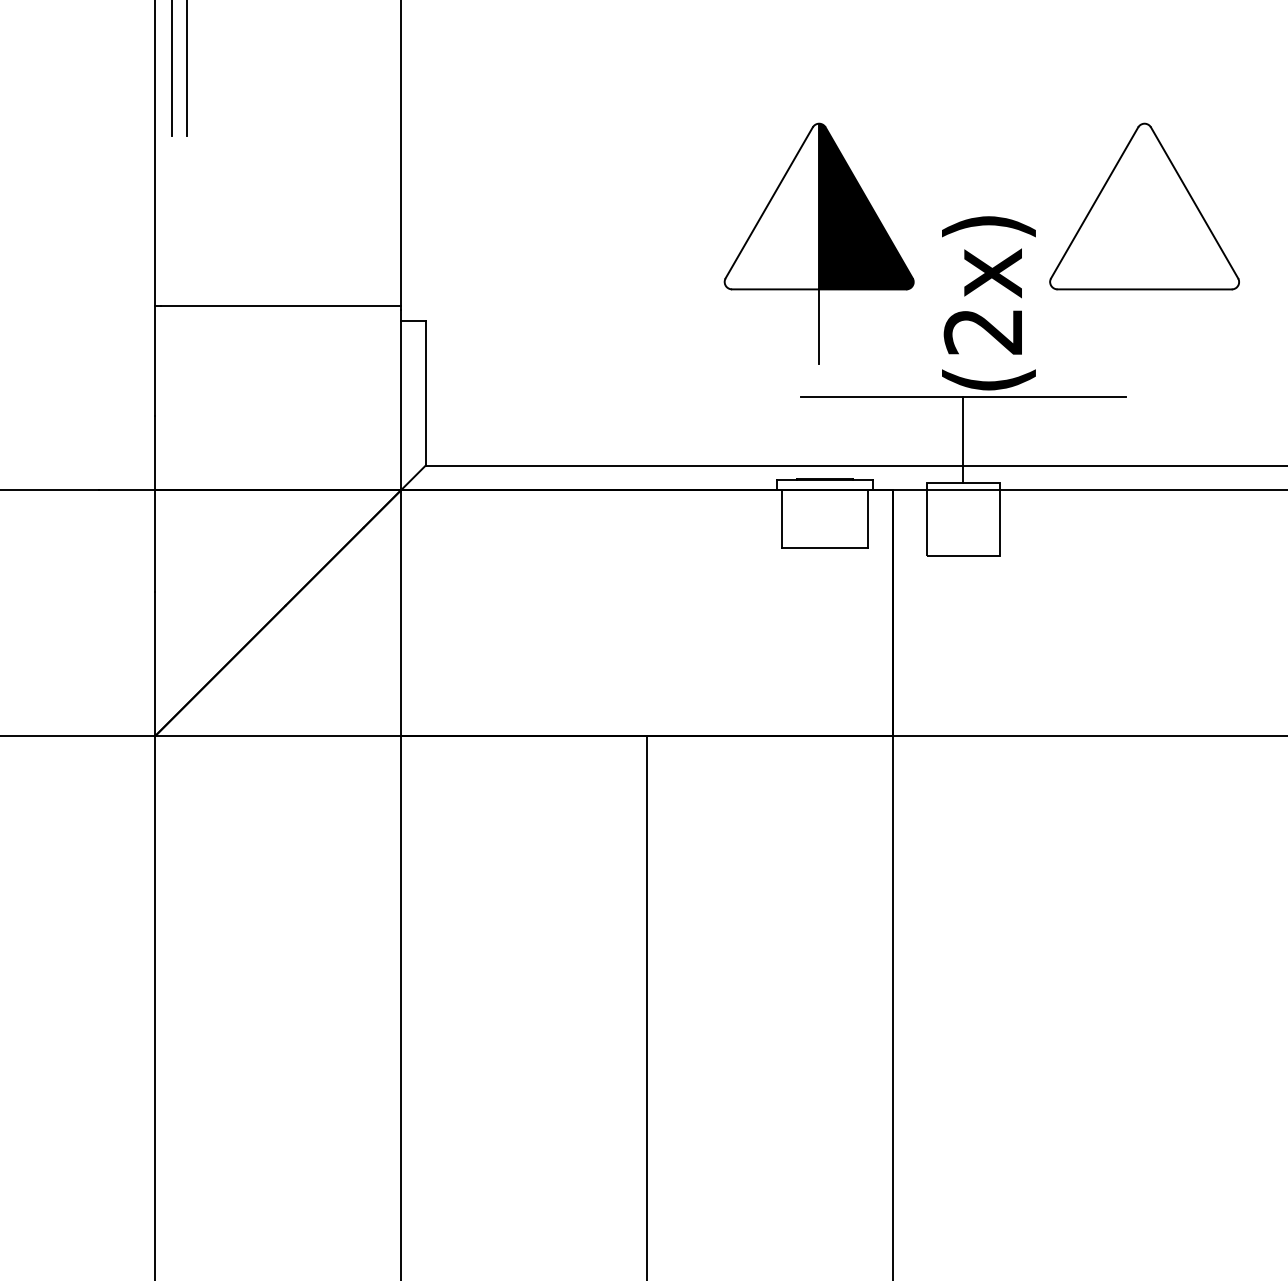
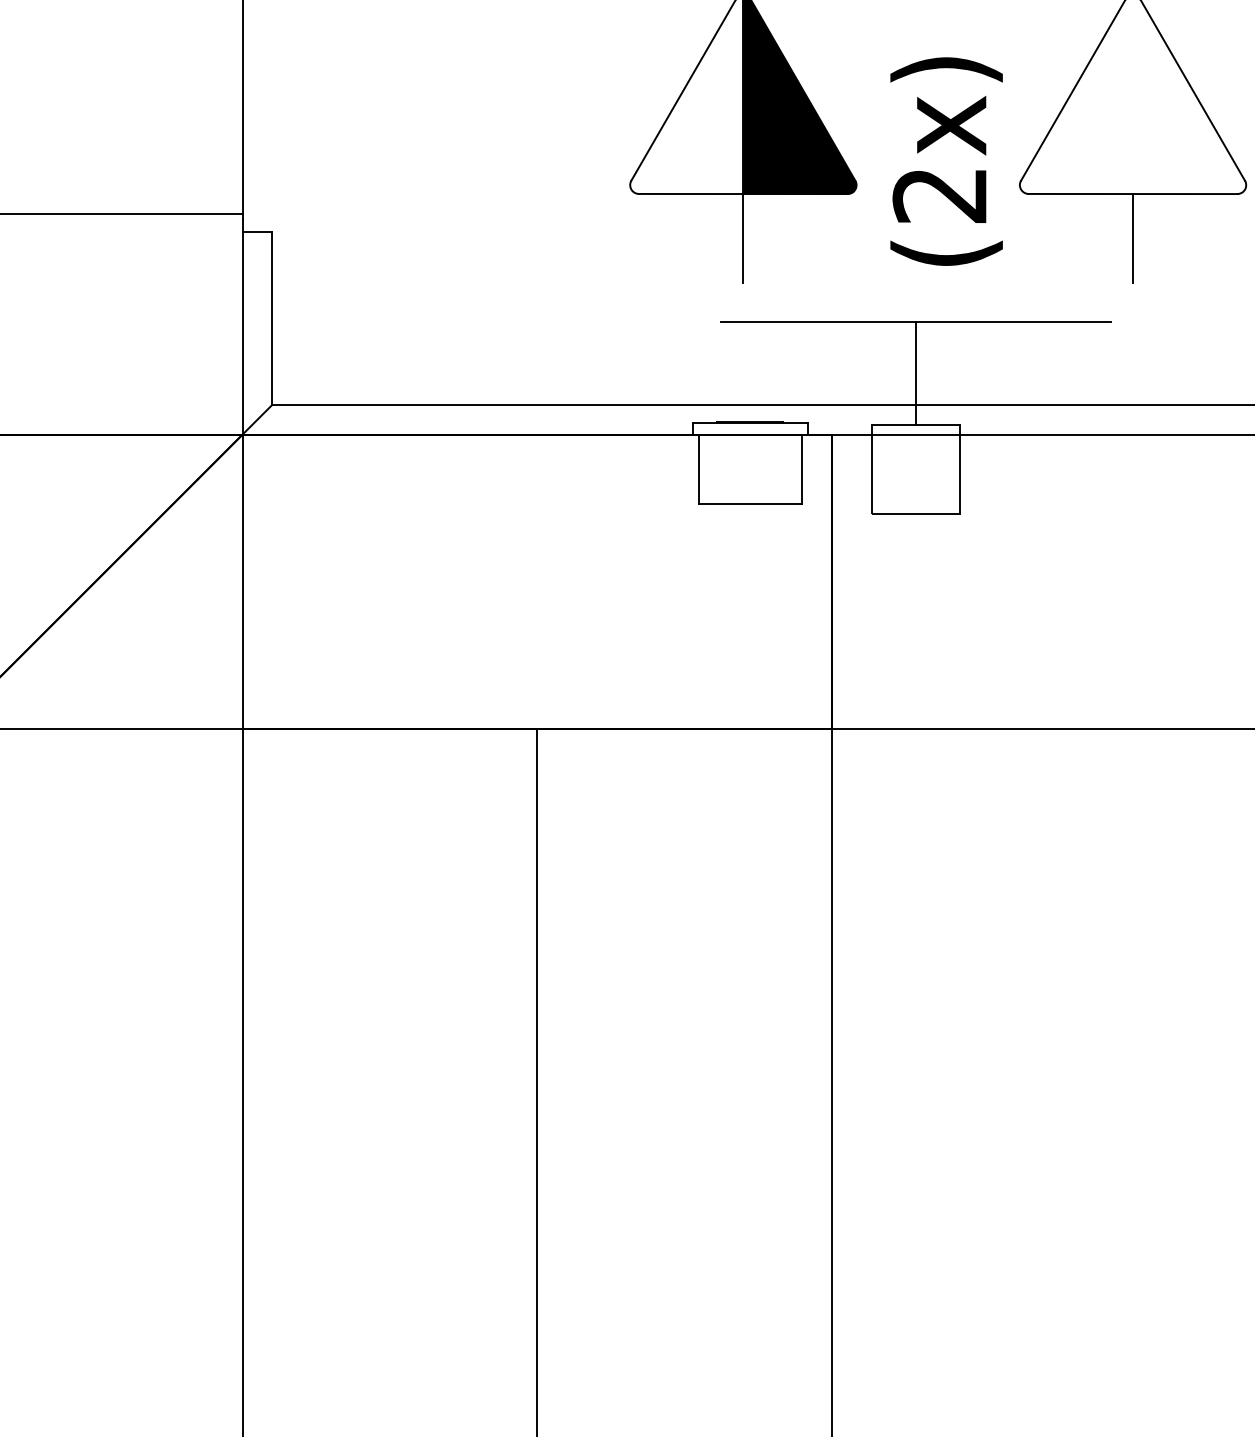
text: (988, 303) -> (946, 161), moved
line: (1144, 326) -> (1132, 238), added

